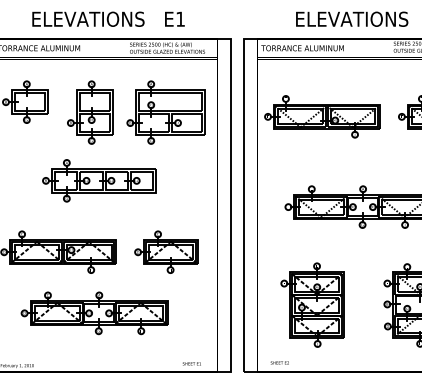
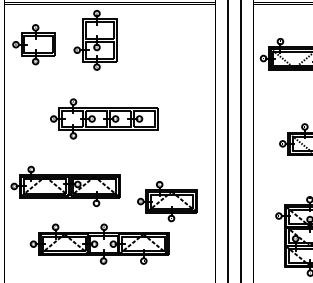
part: (90, 112) -> (95, 40), moved
part: (165, 112) -> (166, 54), removed
part: (166, 251) -> (167, 200), moved

